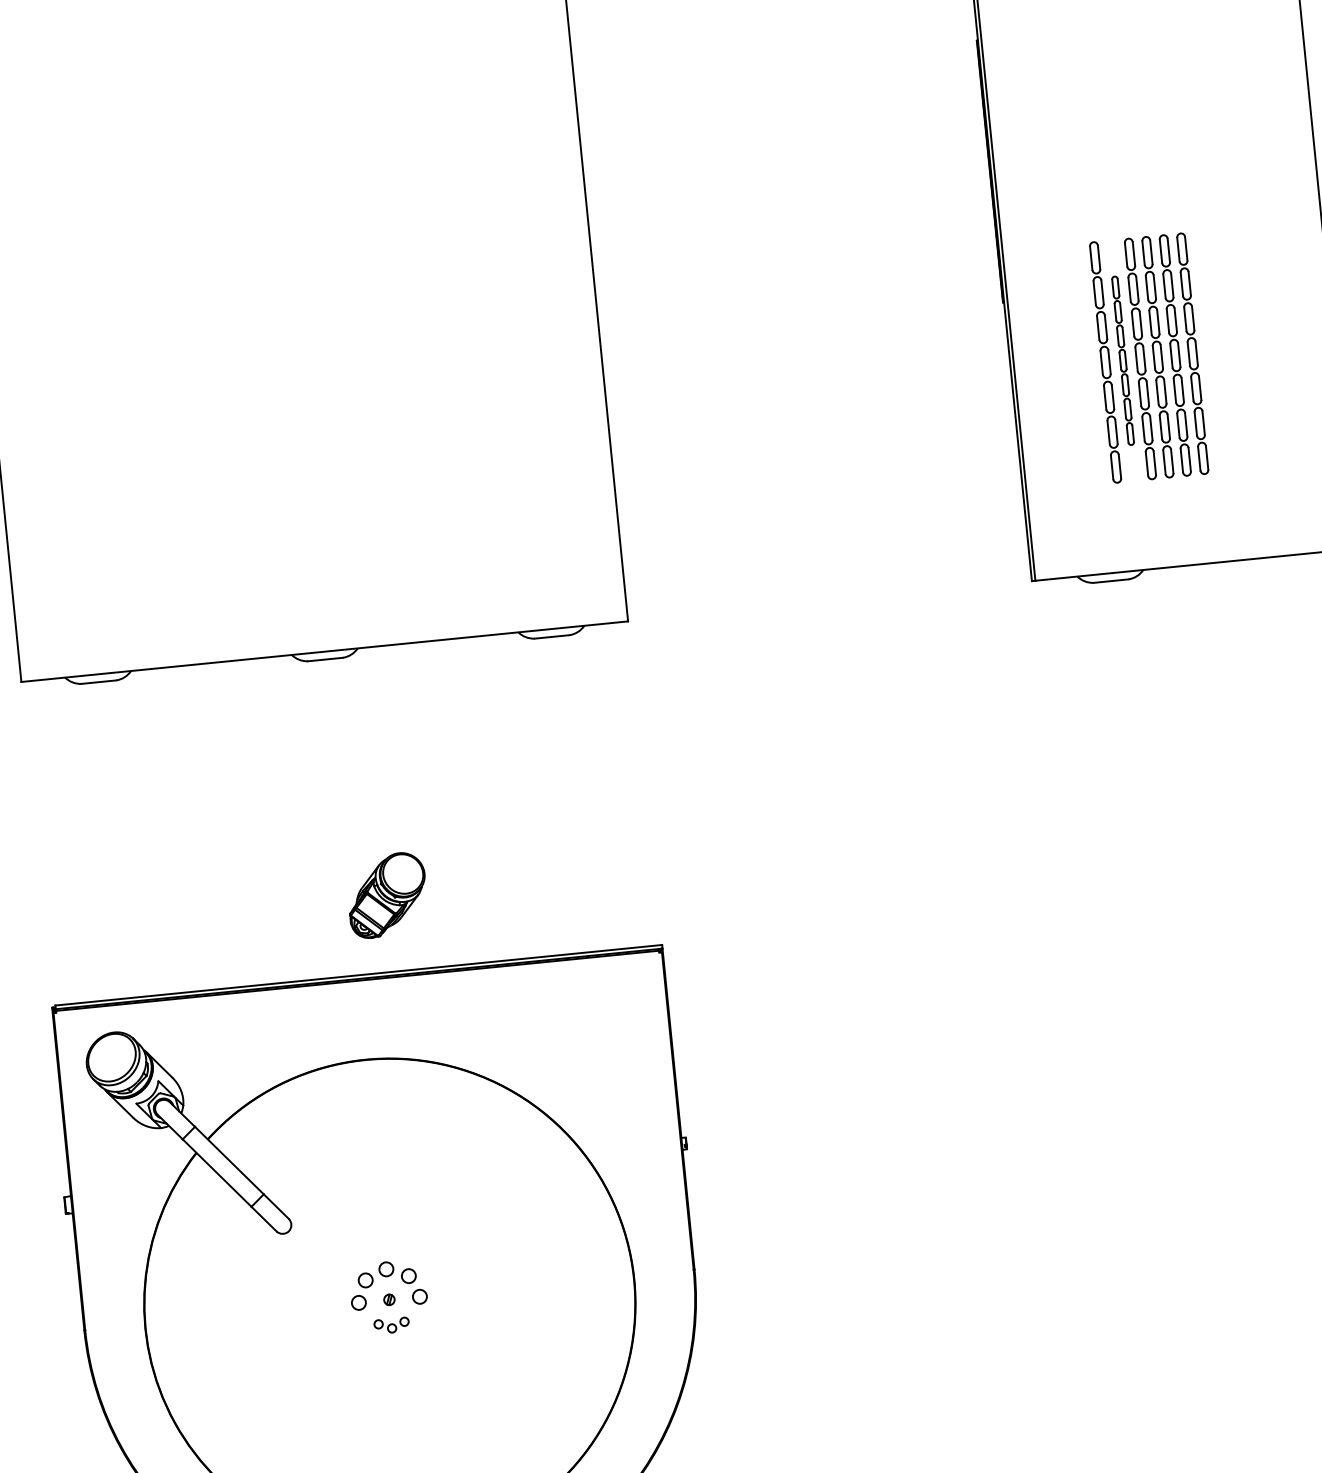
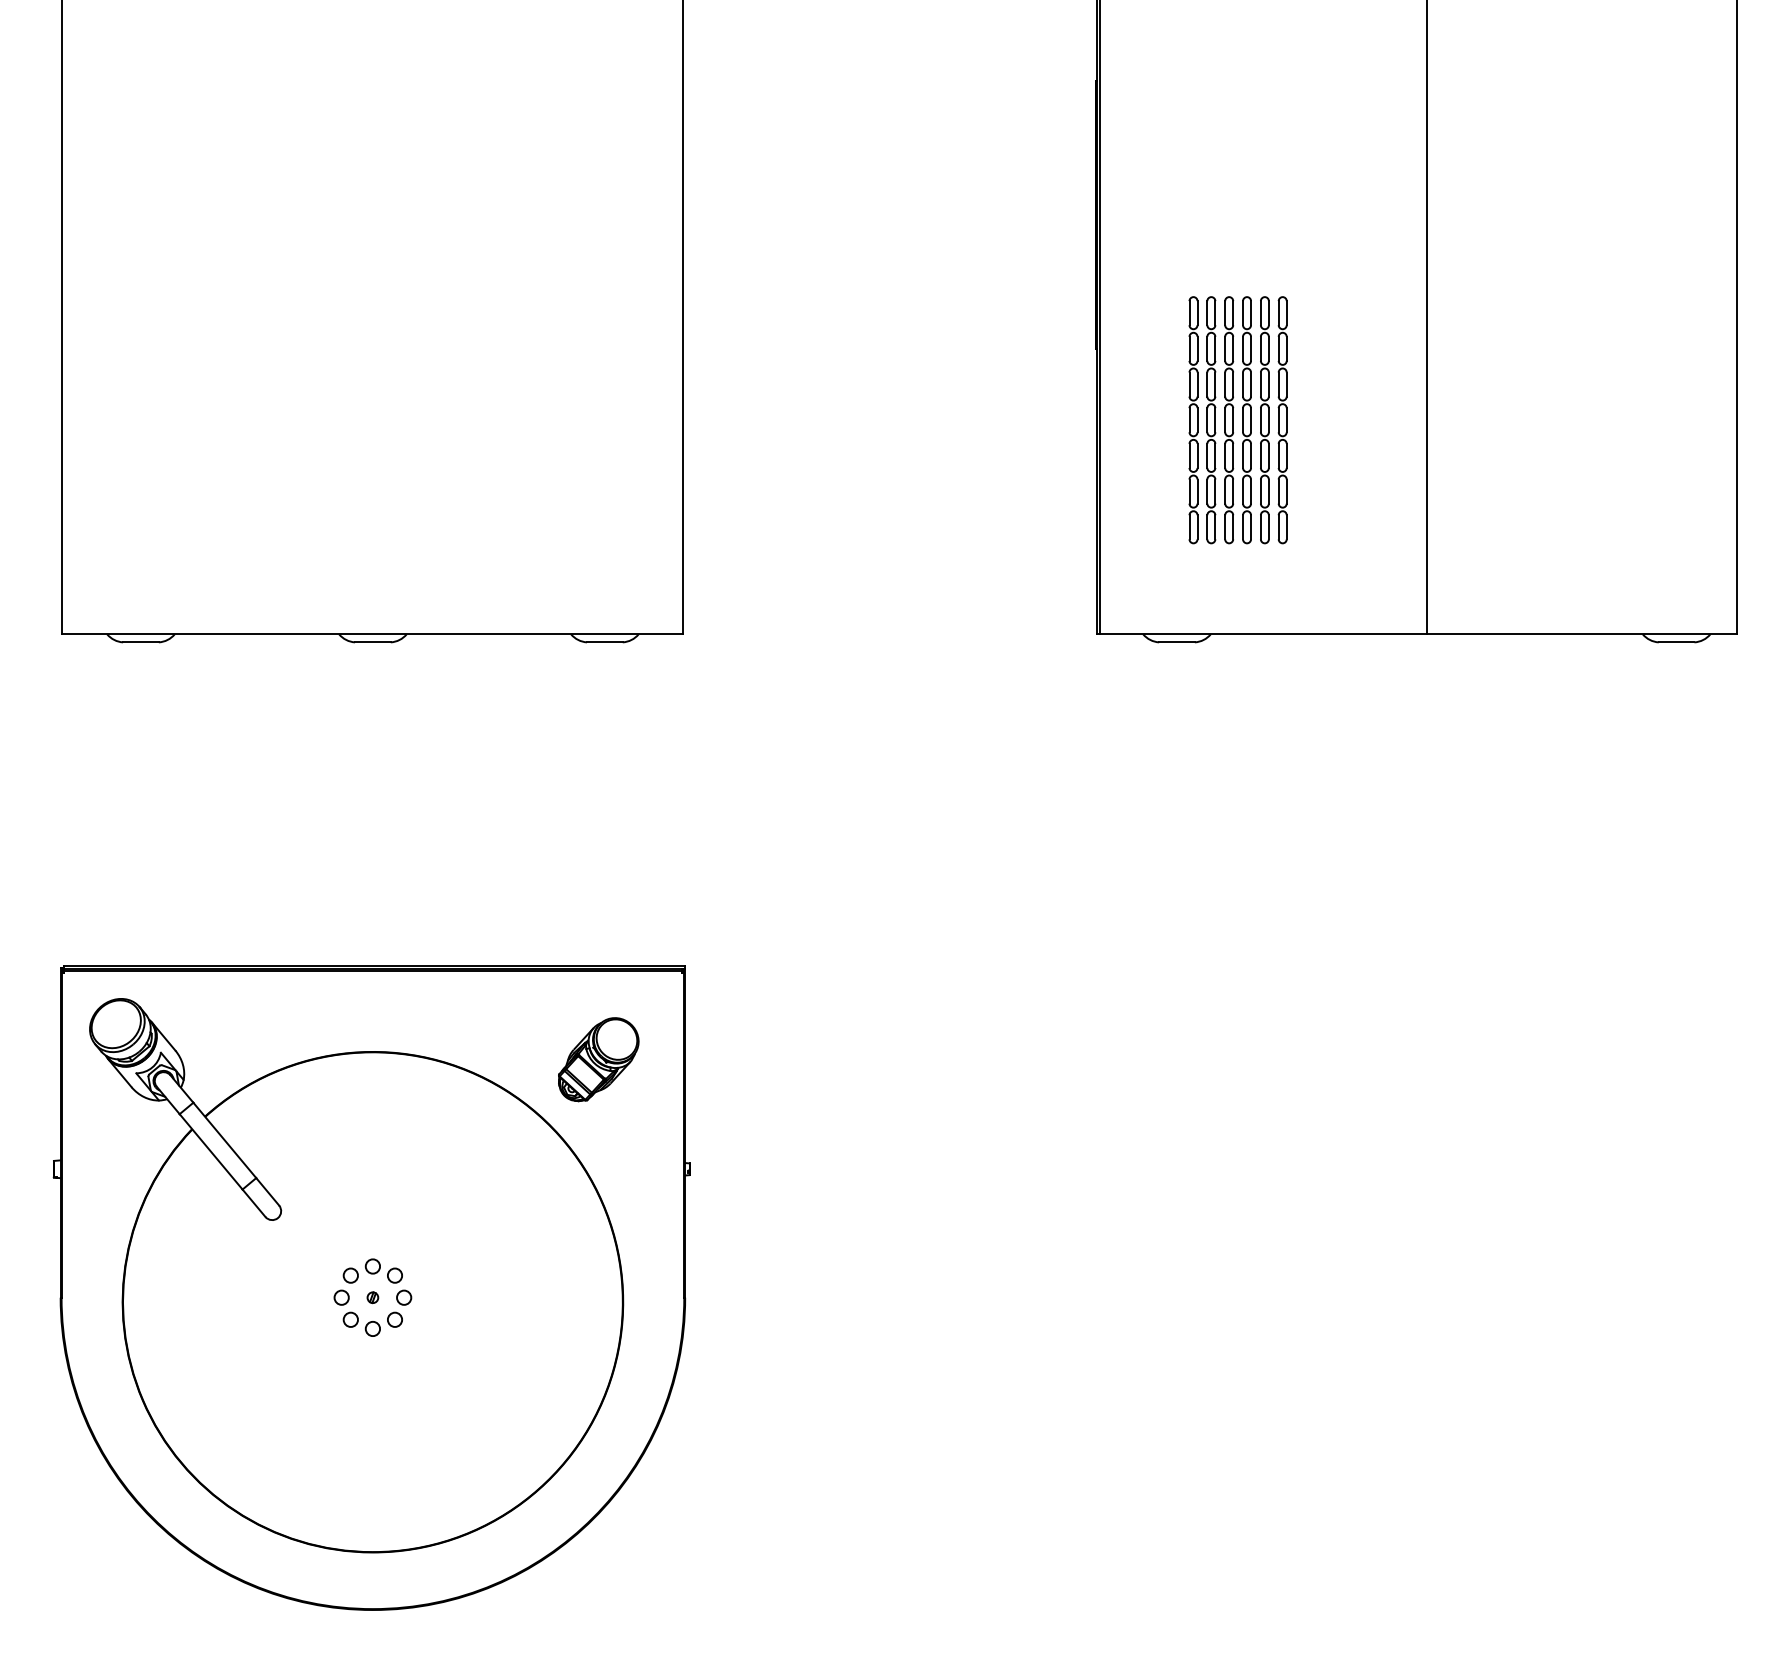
part: (1123, 360) -> (1211, 420), size x1.43
part: (387, 895) -> (598, 1059), moved
part: (391, 1325) -> (372, 1323), size x1.67

